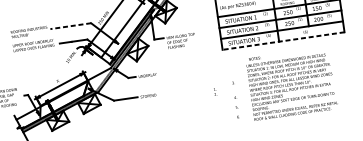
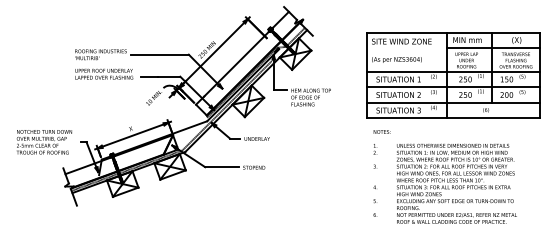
line: (70, 26) -> (159, 54), dashed -> solid
line: (283, 41) -> (453, 118), dashed -> solid
text: (254, 58) -> (381, 131), moved
text: (215, 91) -> (375, 149), moved

